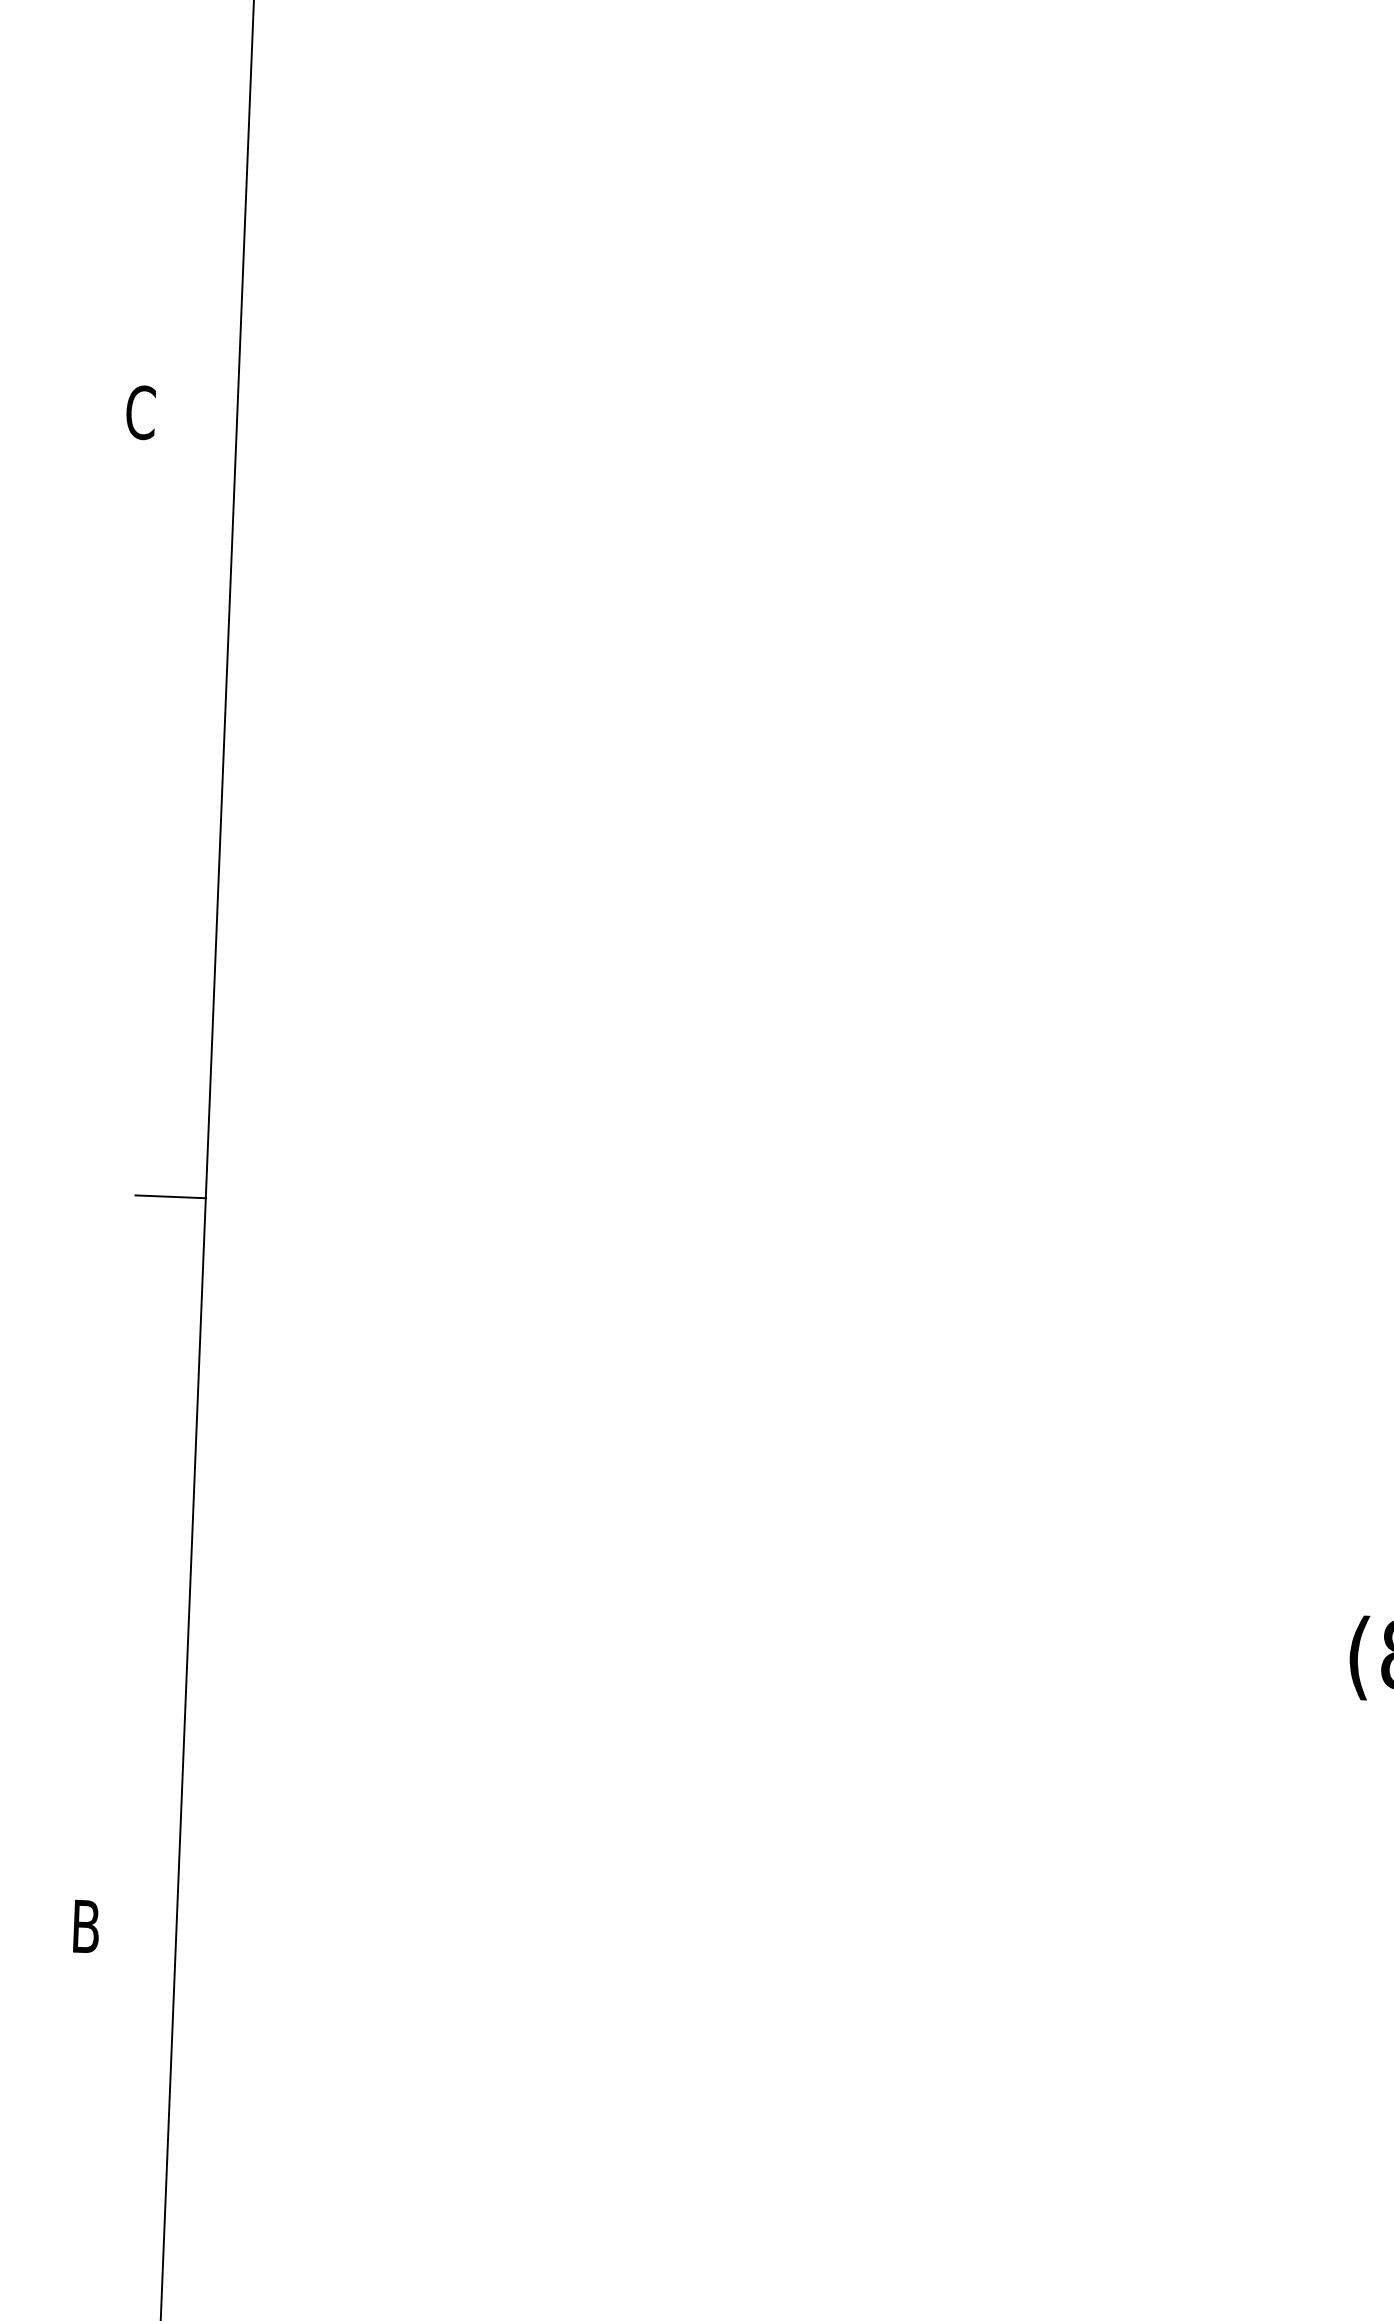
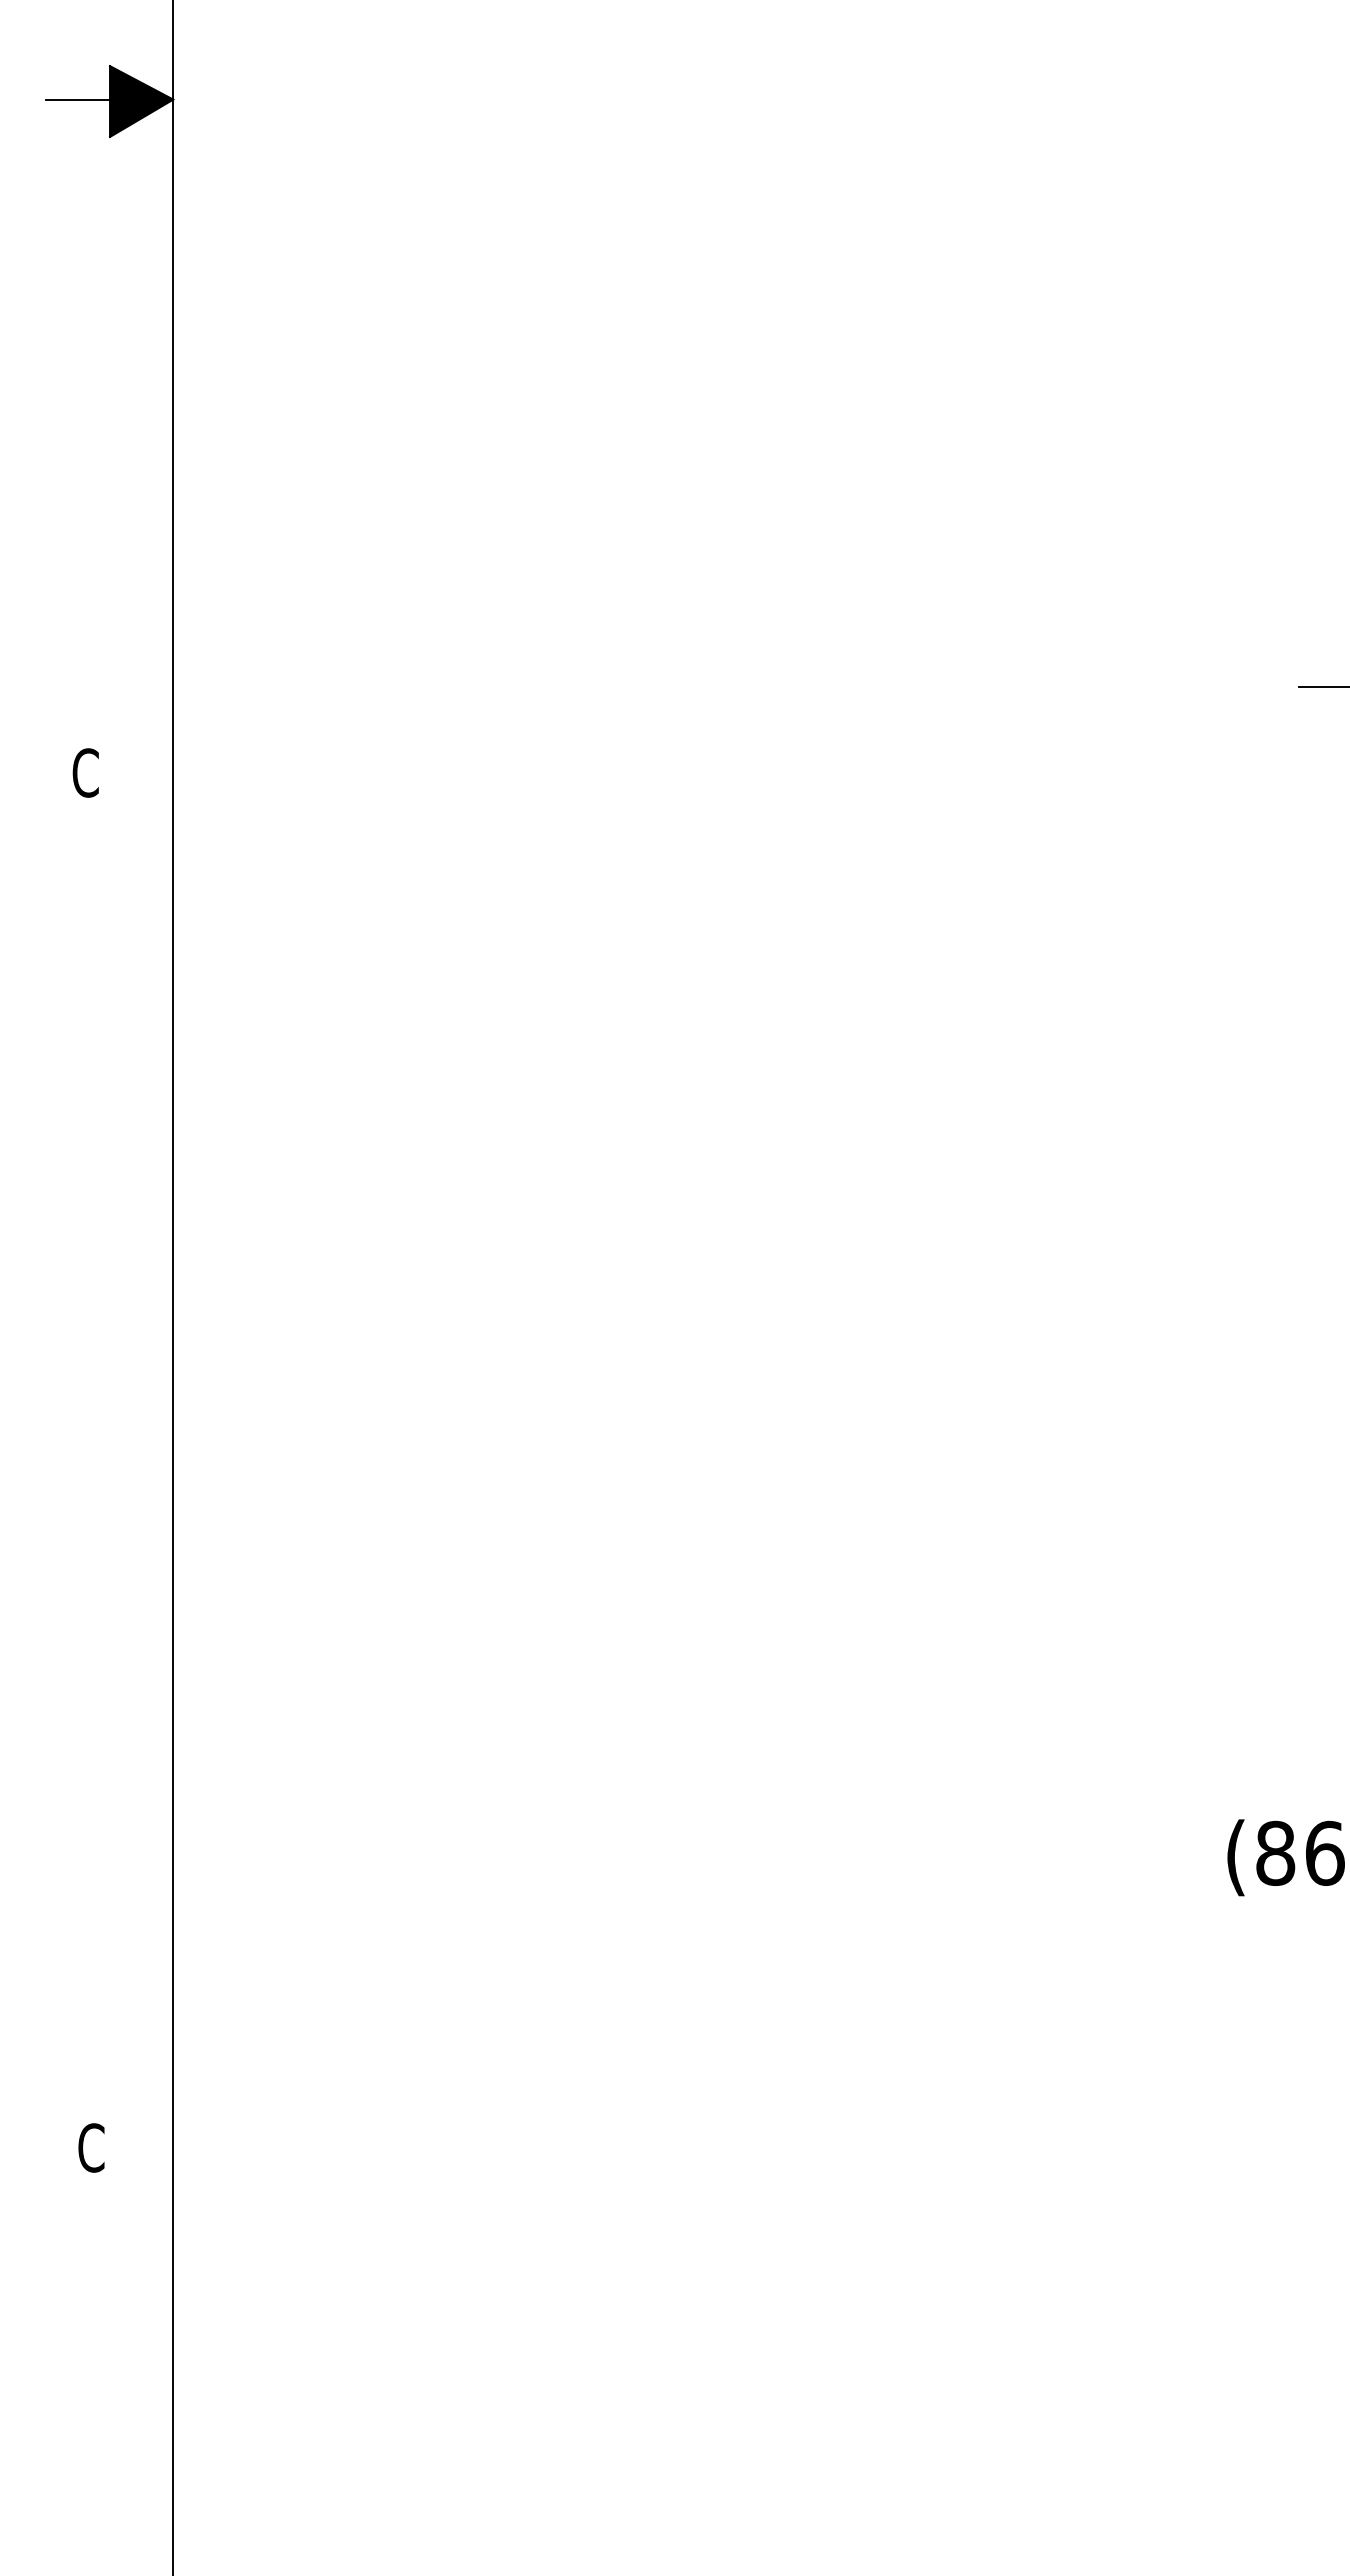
line: (170, 1197) -> (141, 1483), removed
text: (86, 1926) -> (91, 2147), B -> C

